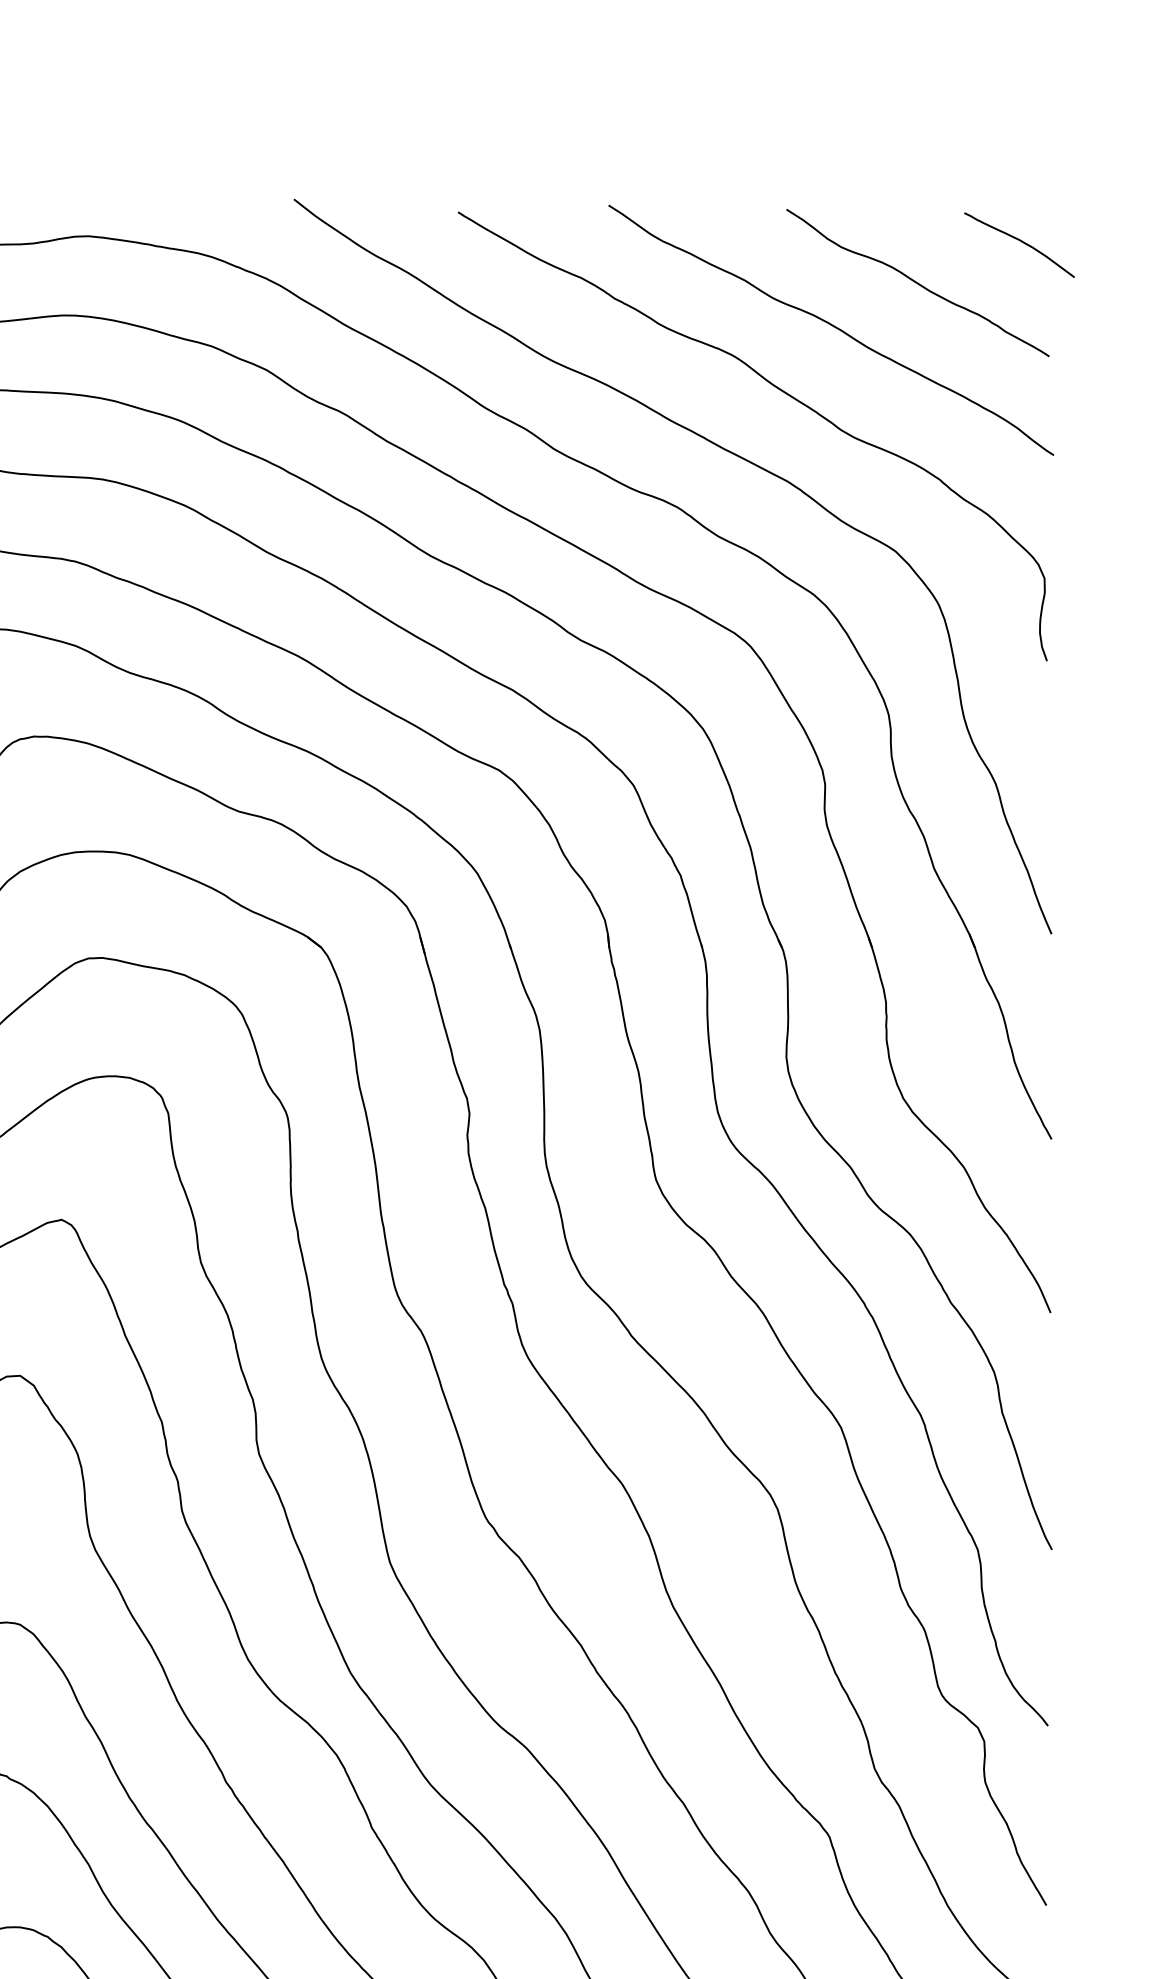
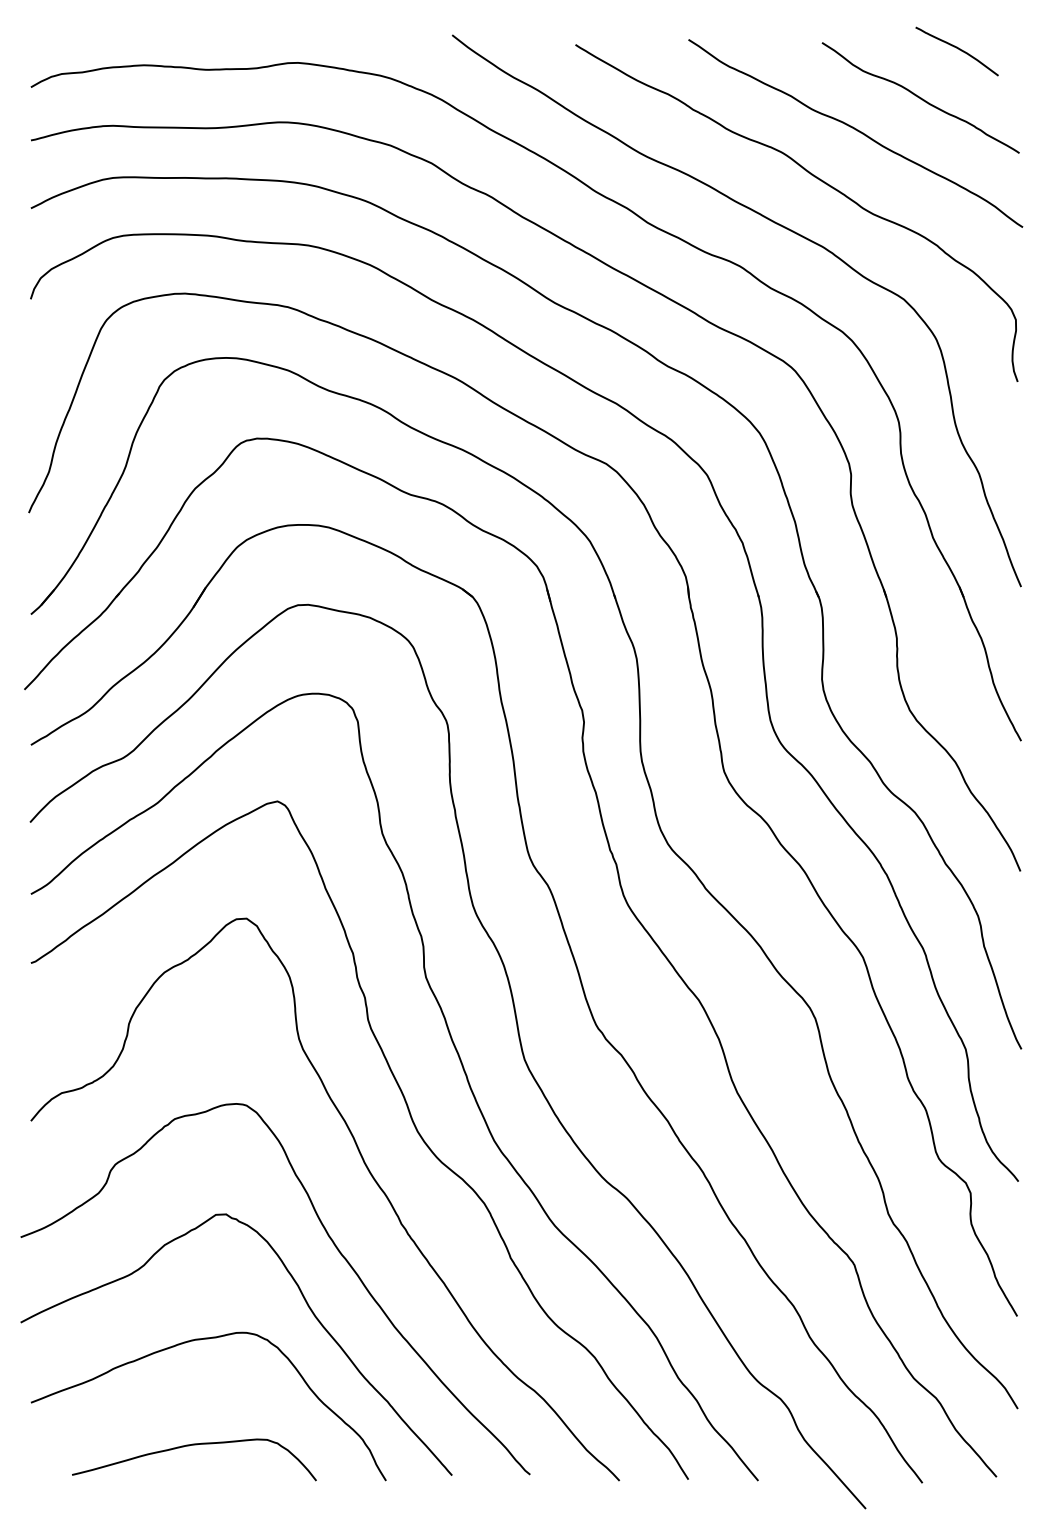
curve: (1021, 242) -> (958, 49), moved

